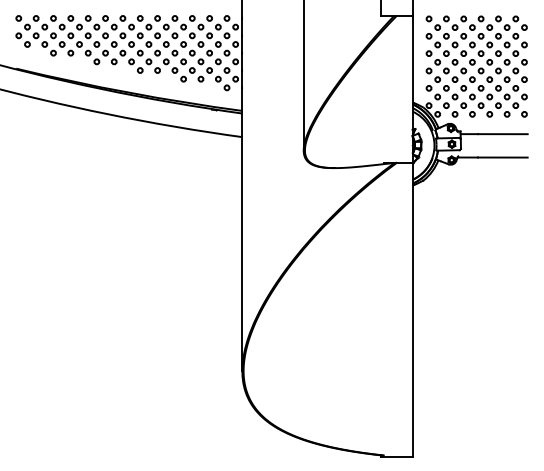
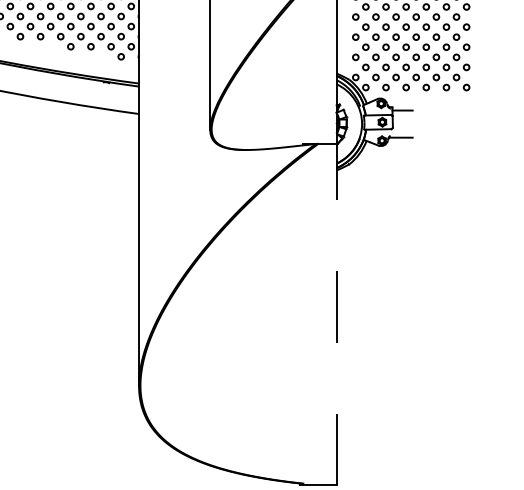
line: (502, 134) -> (441, 110), removed
line: (502, 157) -> (441, 137), removed
line: (412, 309) -> (336, 314), solid -> dashed

